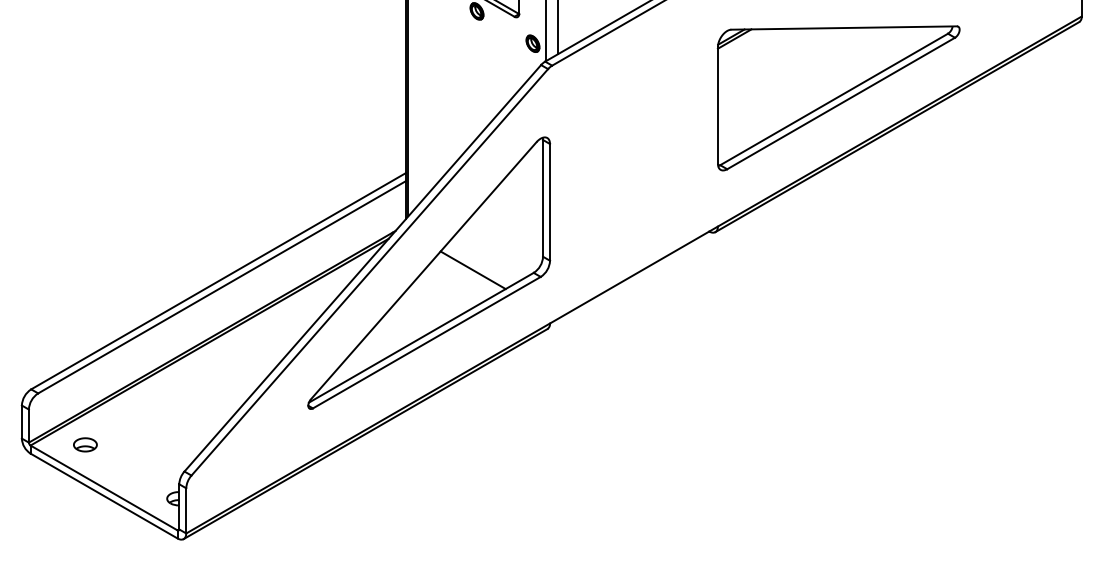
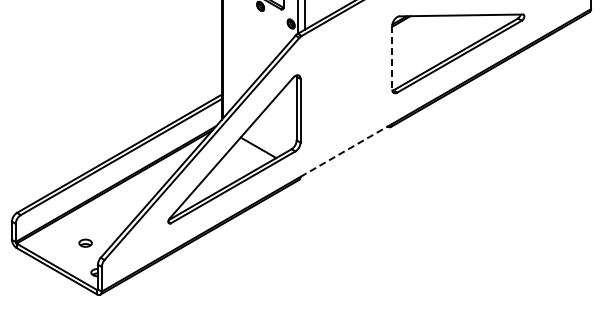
line: (718, 104) -> (392, 57), solid -> dashed
line: (634, 275) -> (346, 150), solid -> dashed
part: (85, 443) -> (85, 242), moved

